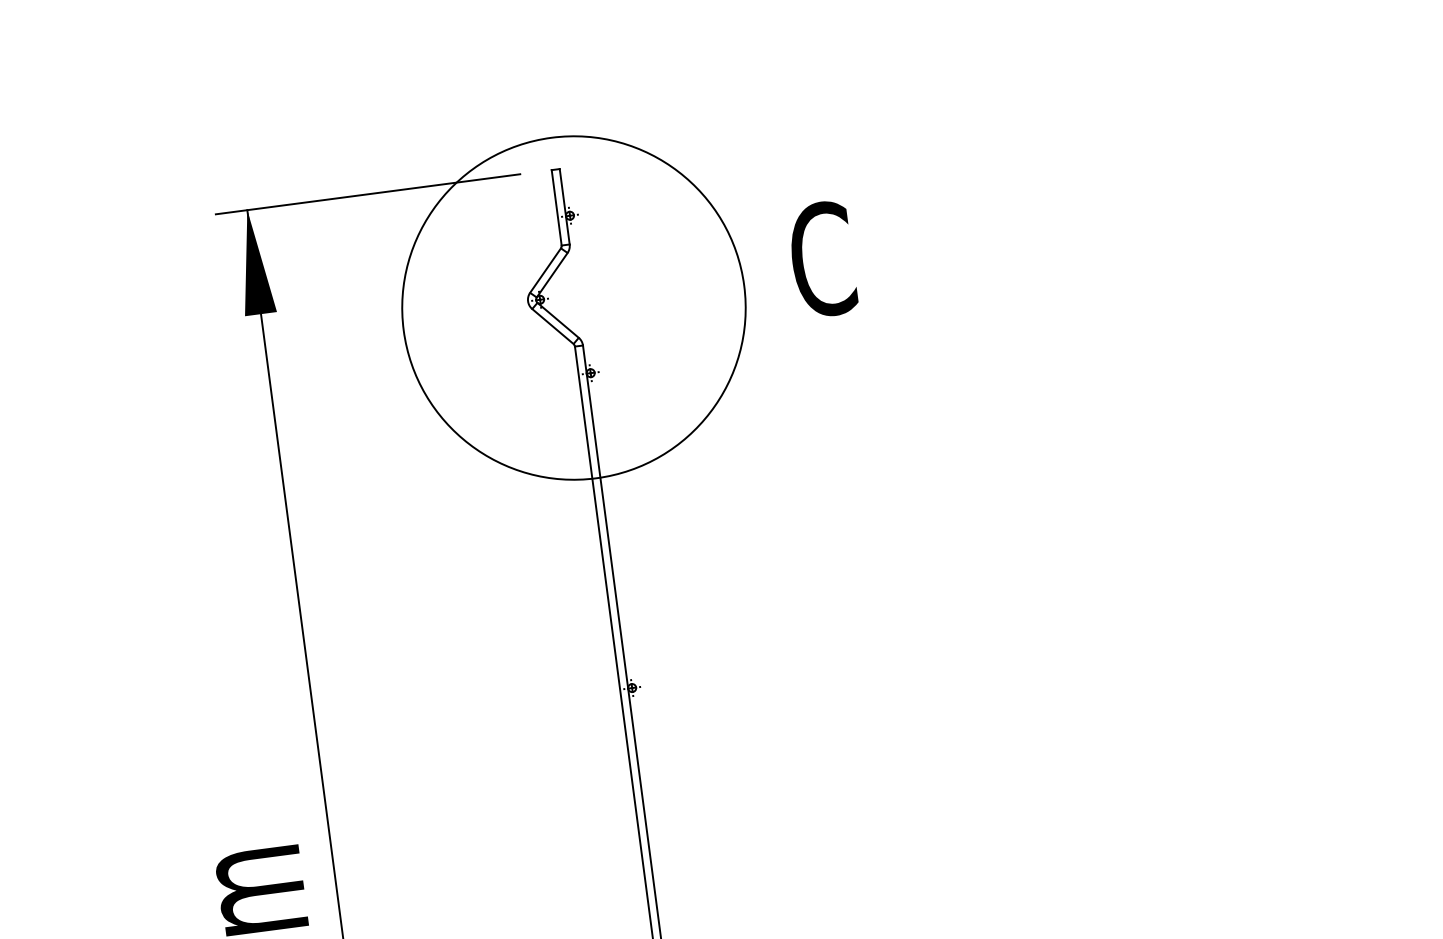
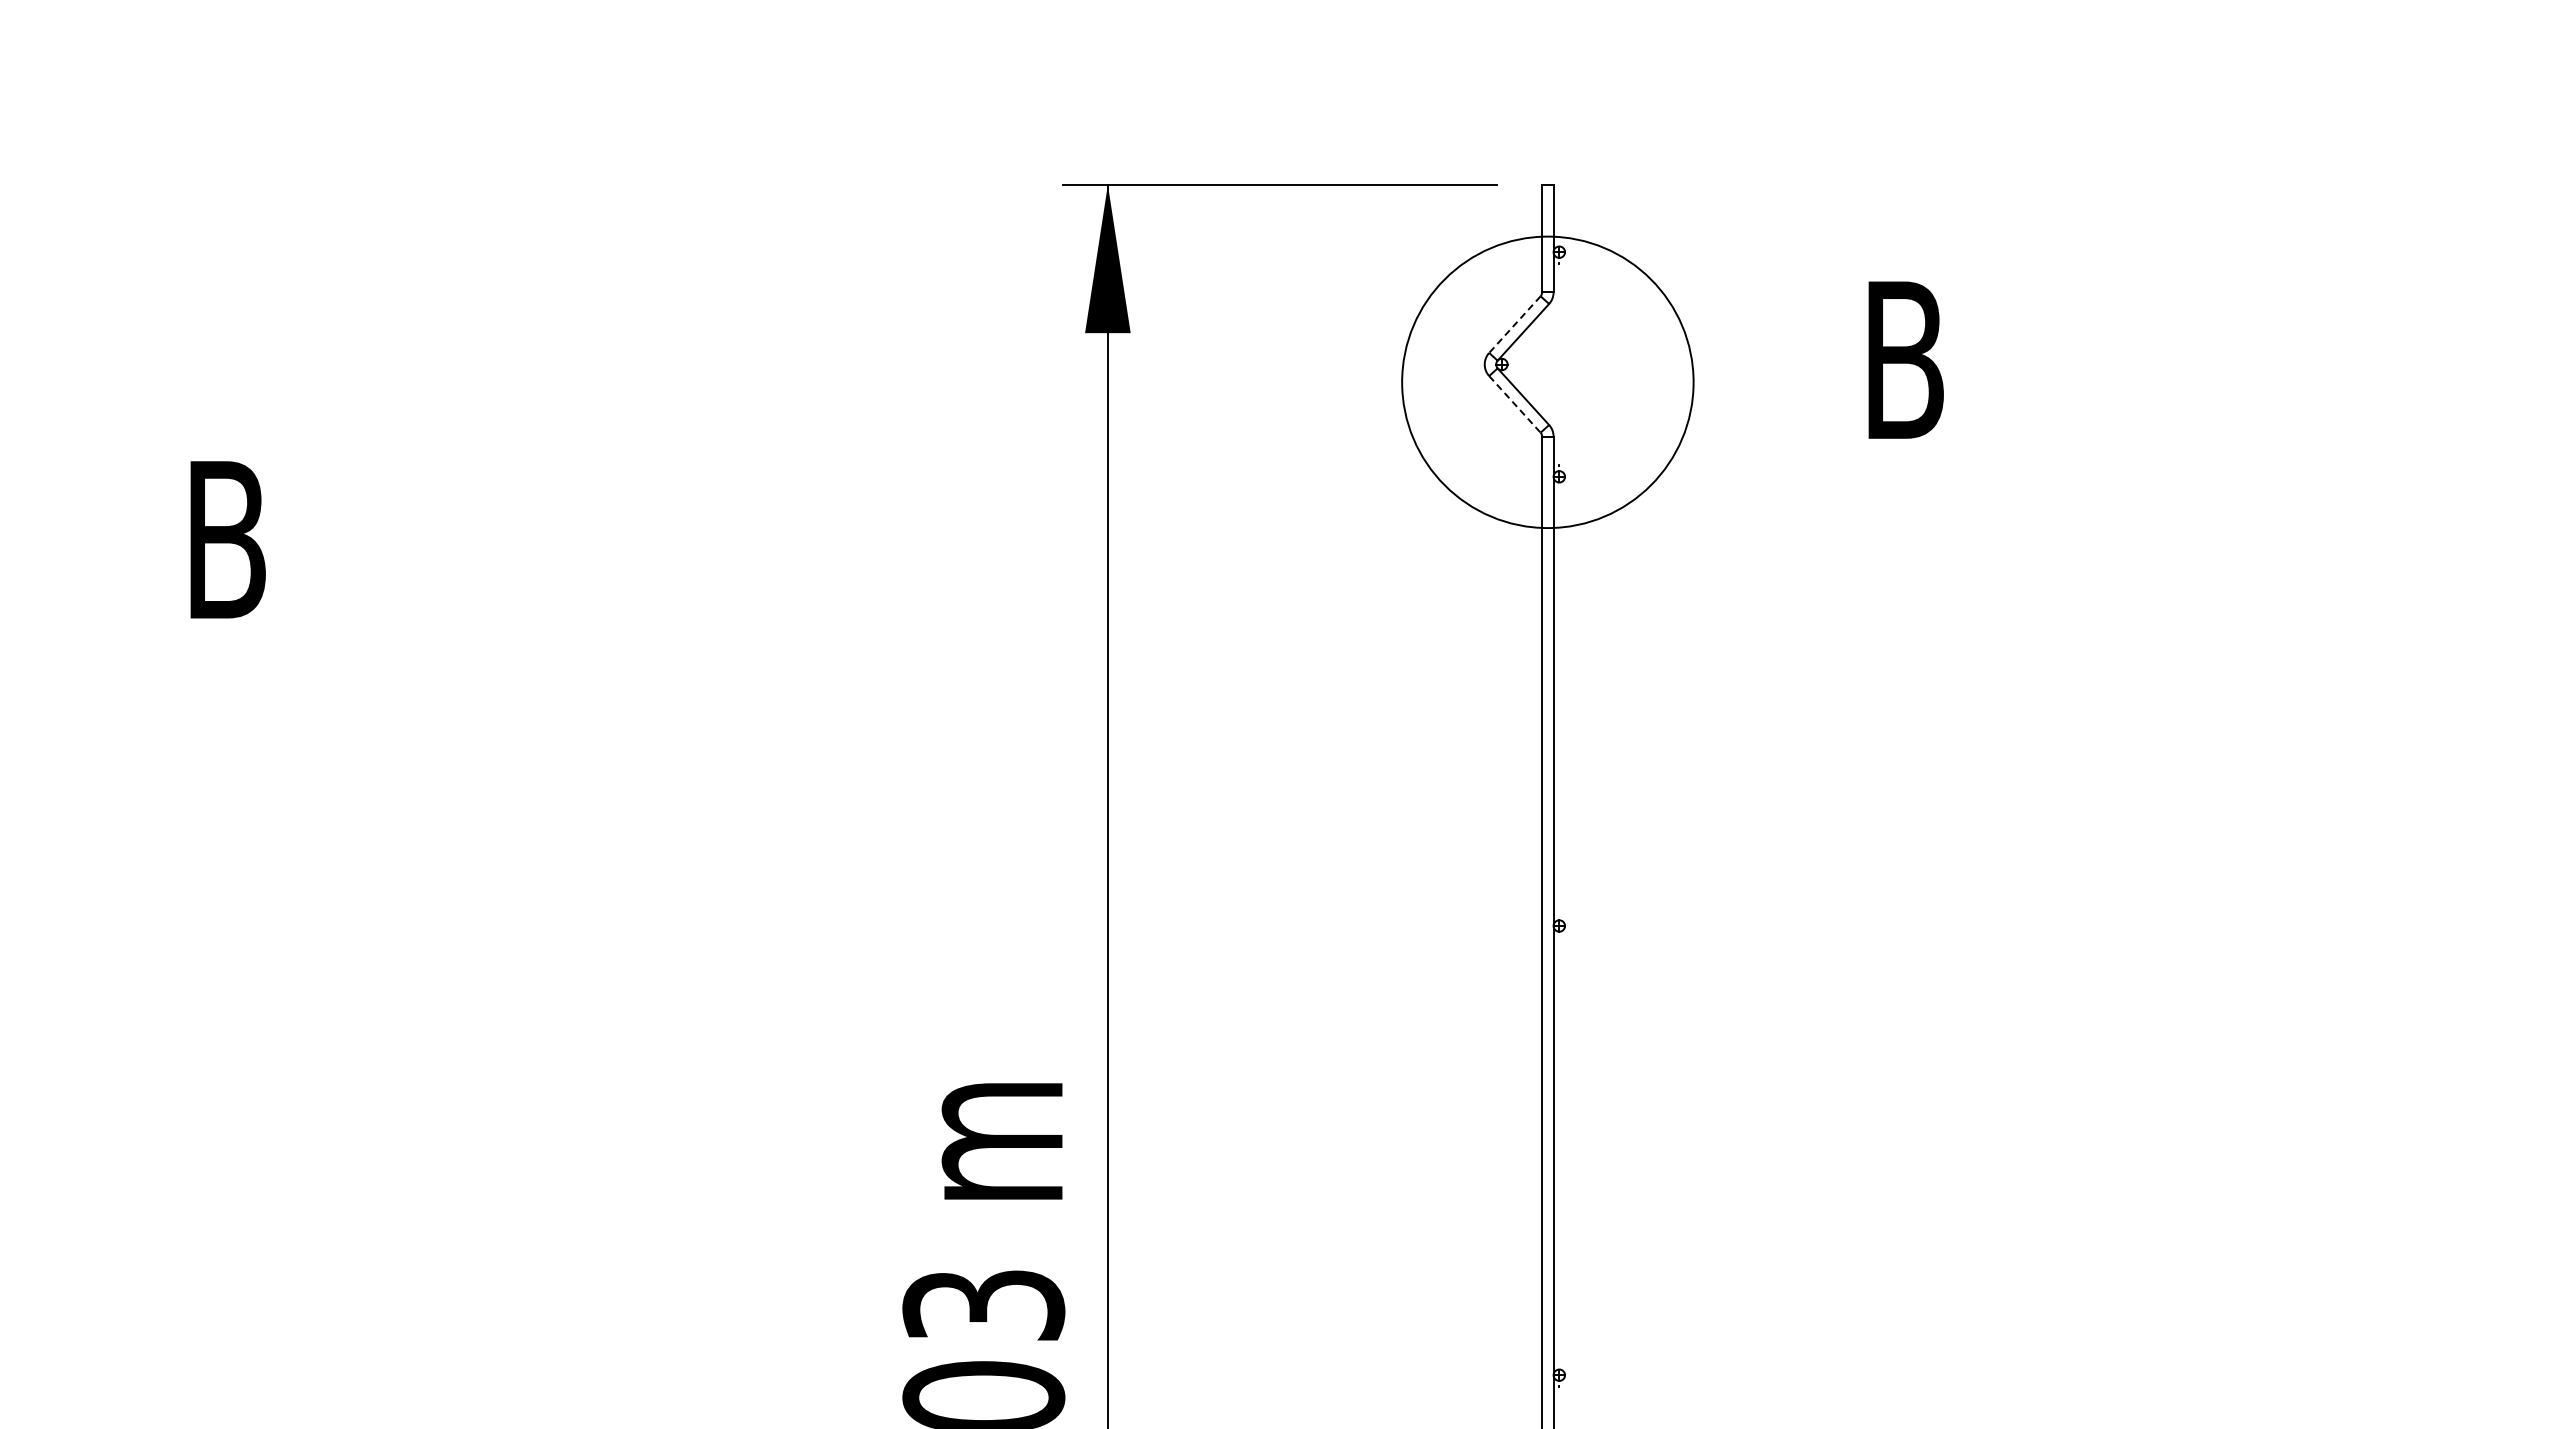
text: (822, 259) -> (1905, 359), C -> B
line: (545, 270) -> (1514, 324), solid -> dashed
circle: (573, 308) -> (1547, 382), size x0.6
line: (553, 326) -> (1515, 404), solid -> dashed

